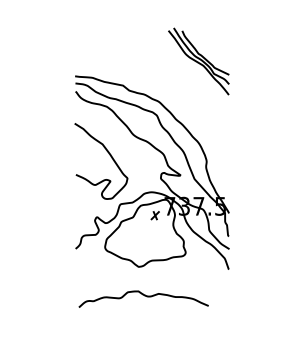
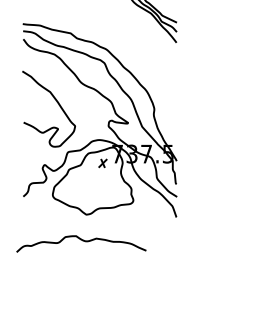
curve: (144, 296) -> (82, 241), moved

